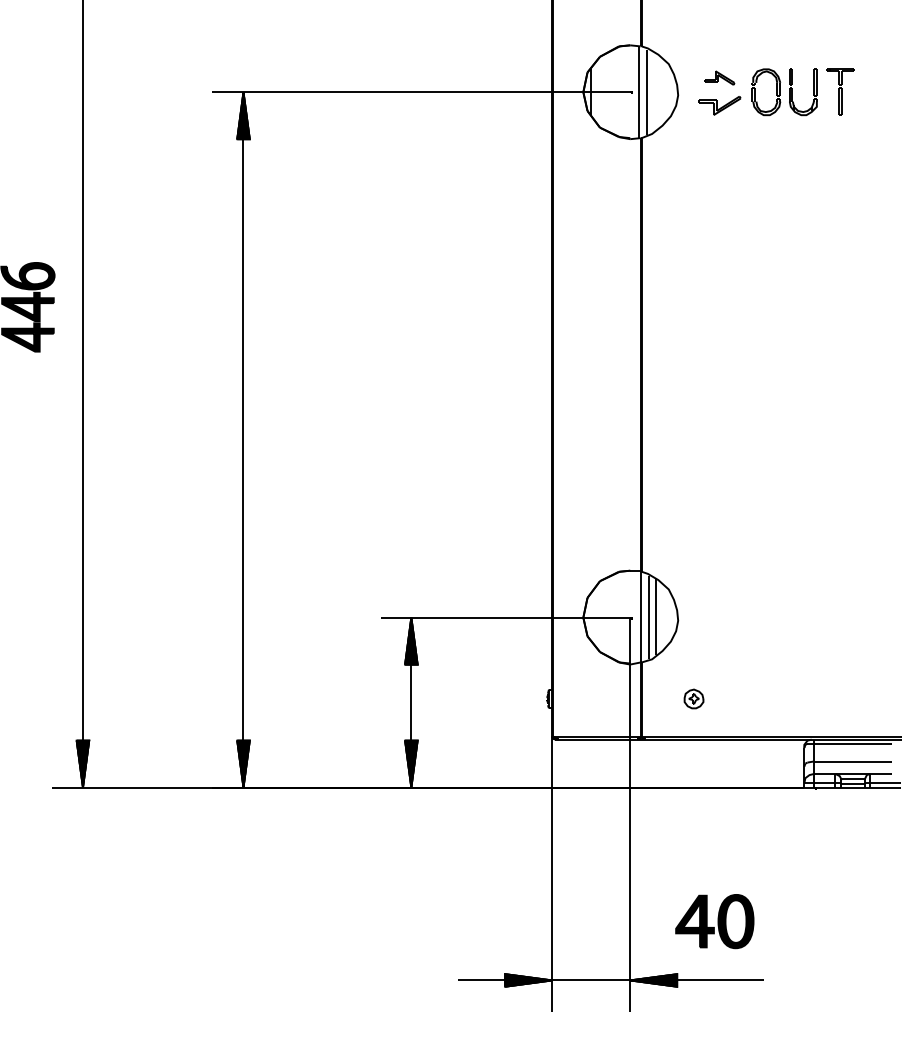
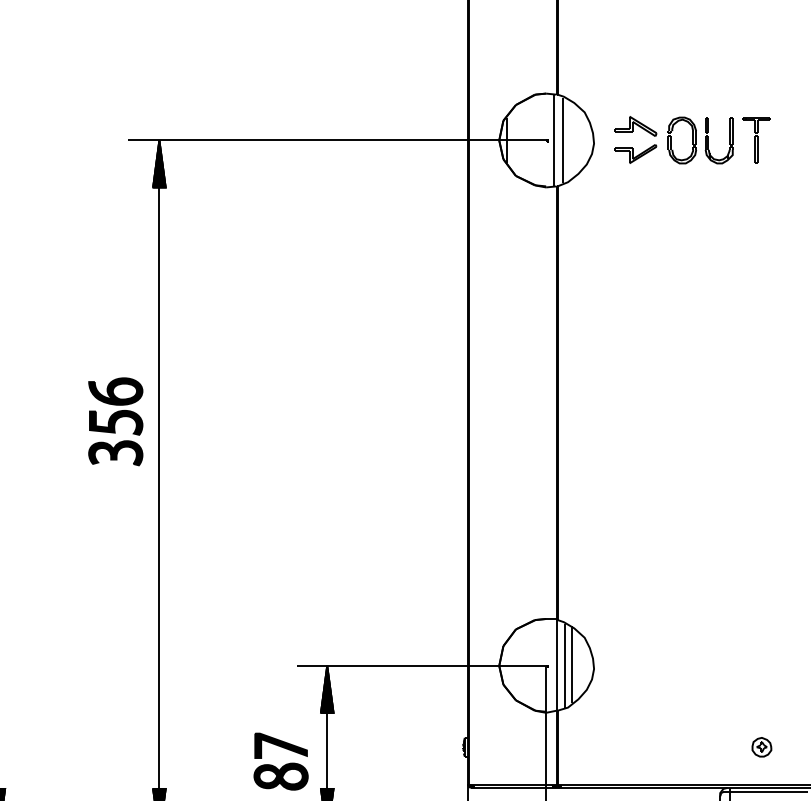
part: (719, 77) -> (635, 125), size x1.43
part: (199, 373) -> (115, 421), added
part: (693, 698) -> (761, 746), moved
part: (364, 713) -> (280, 761), added

